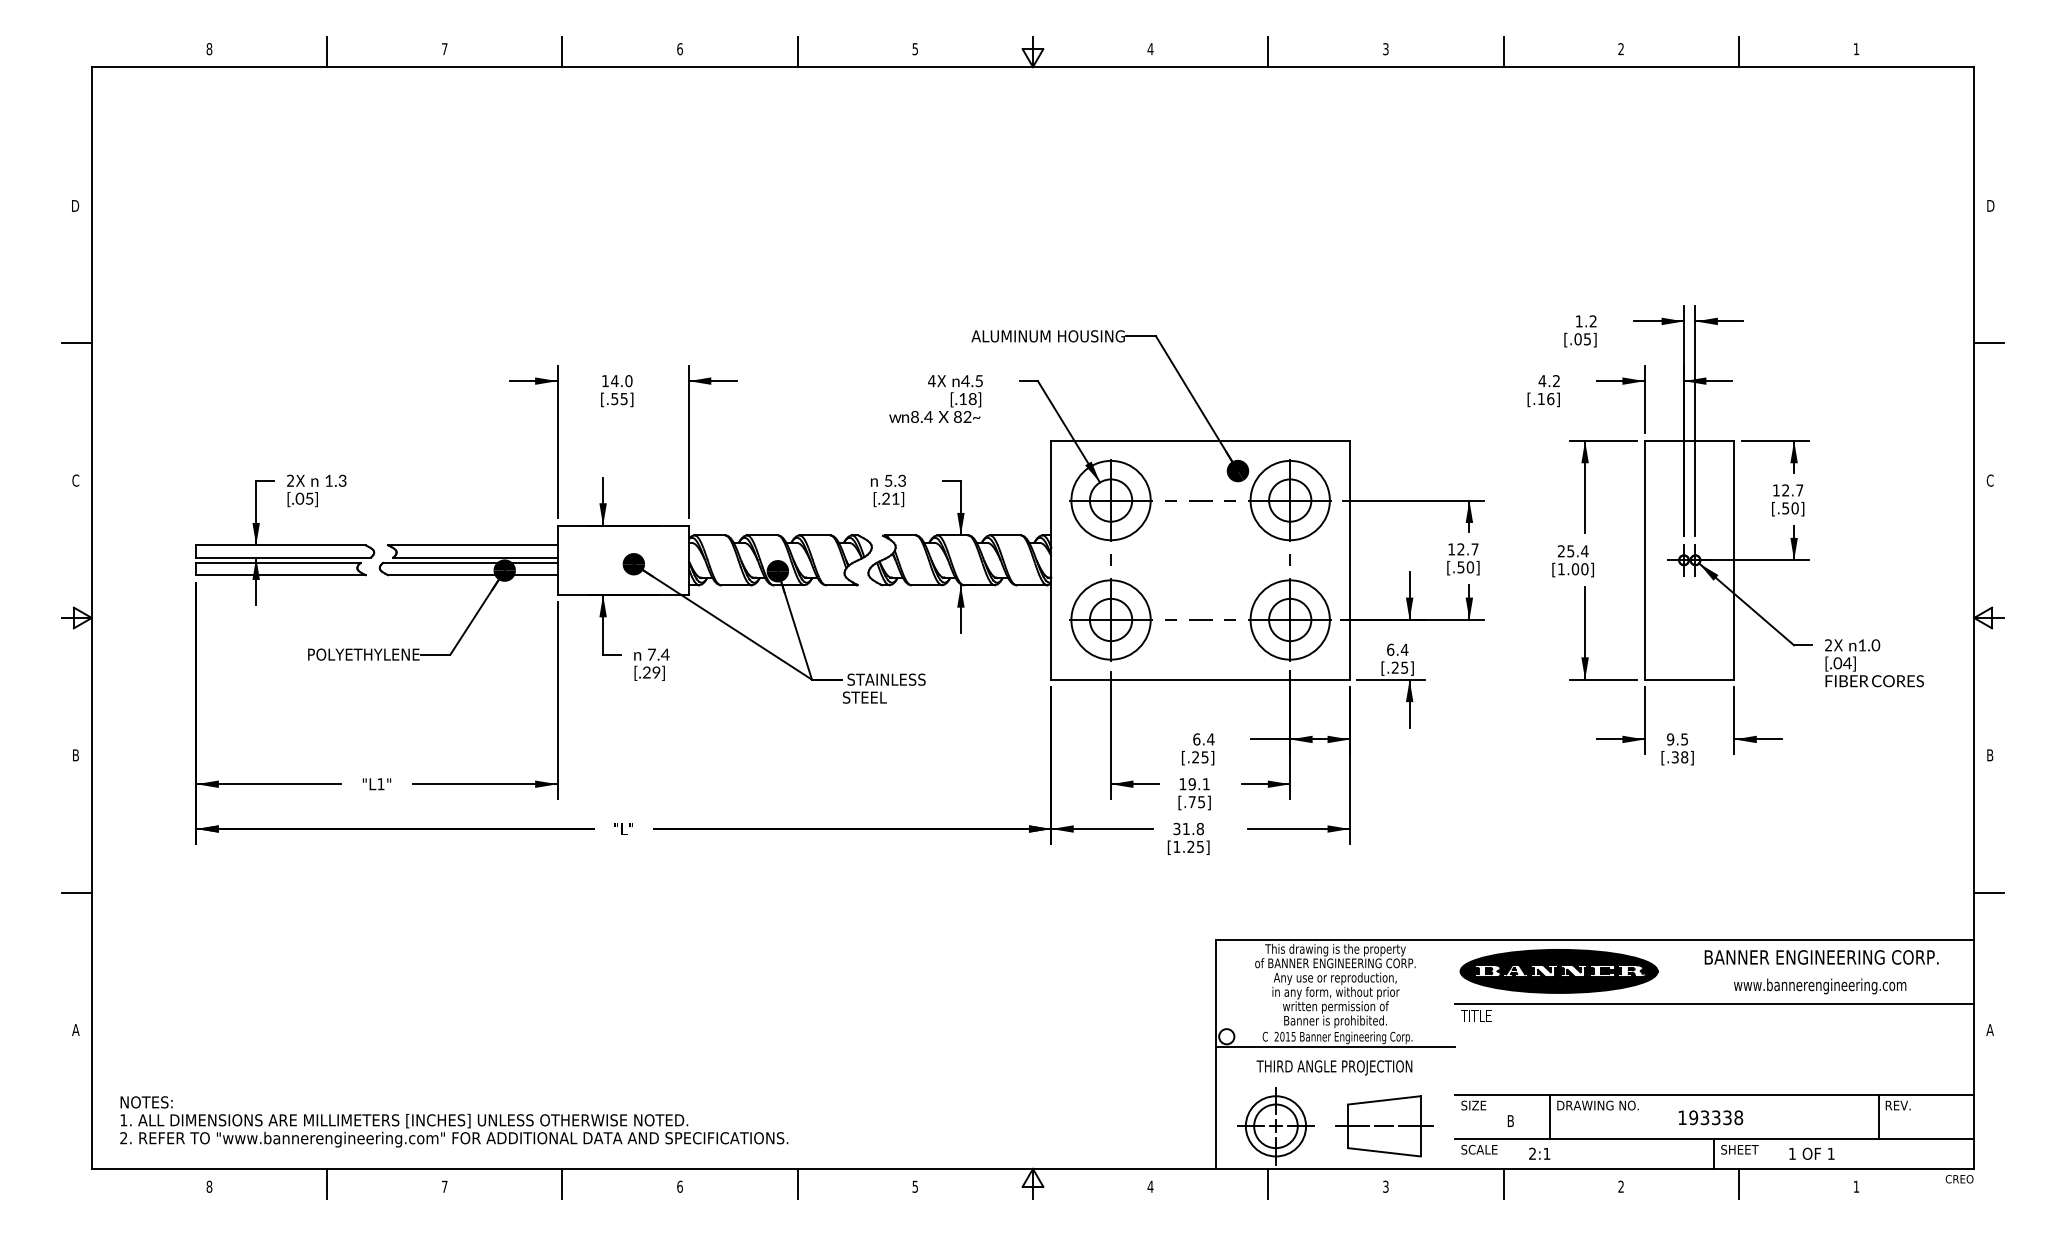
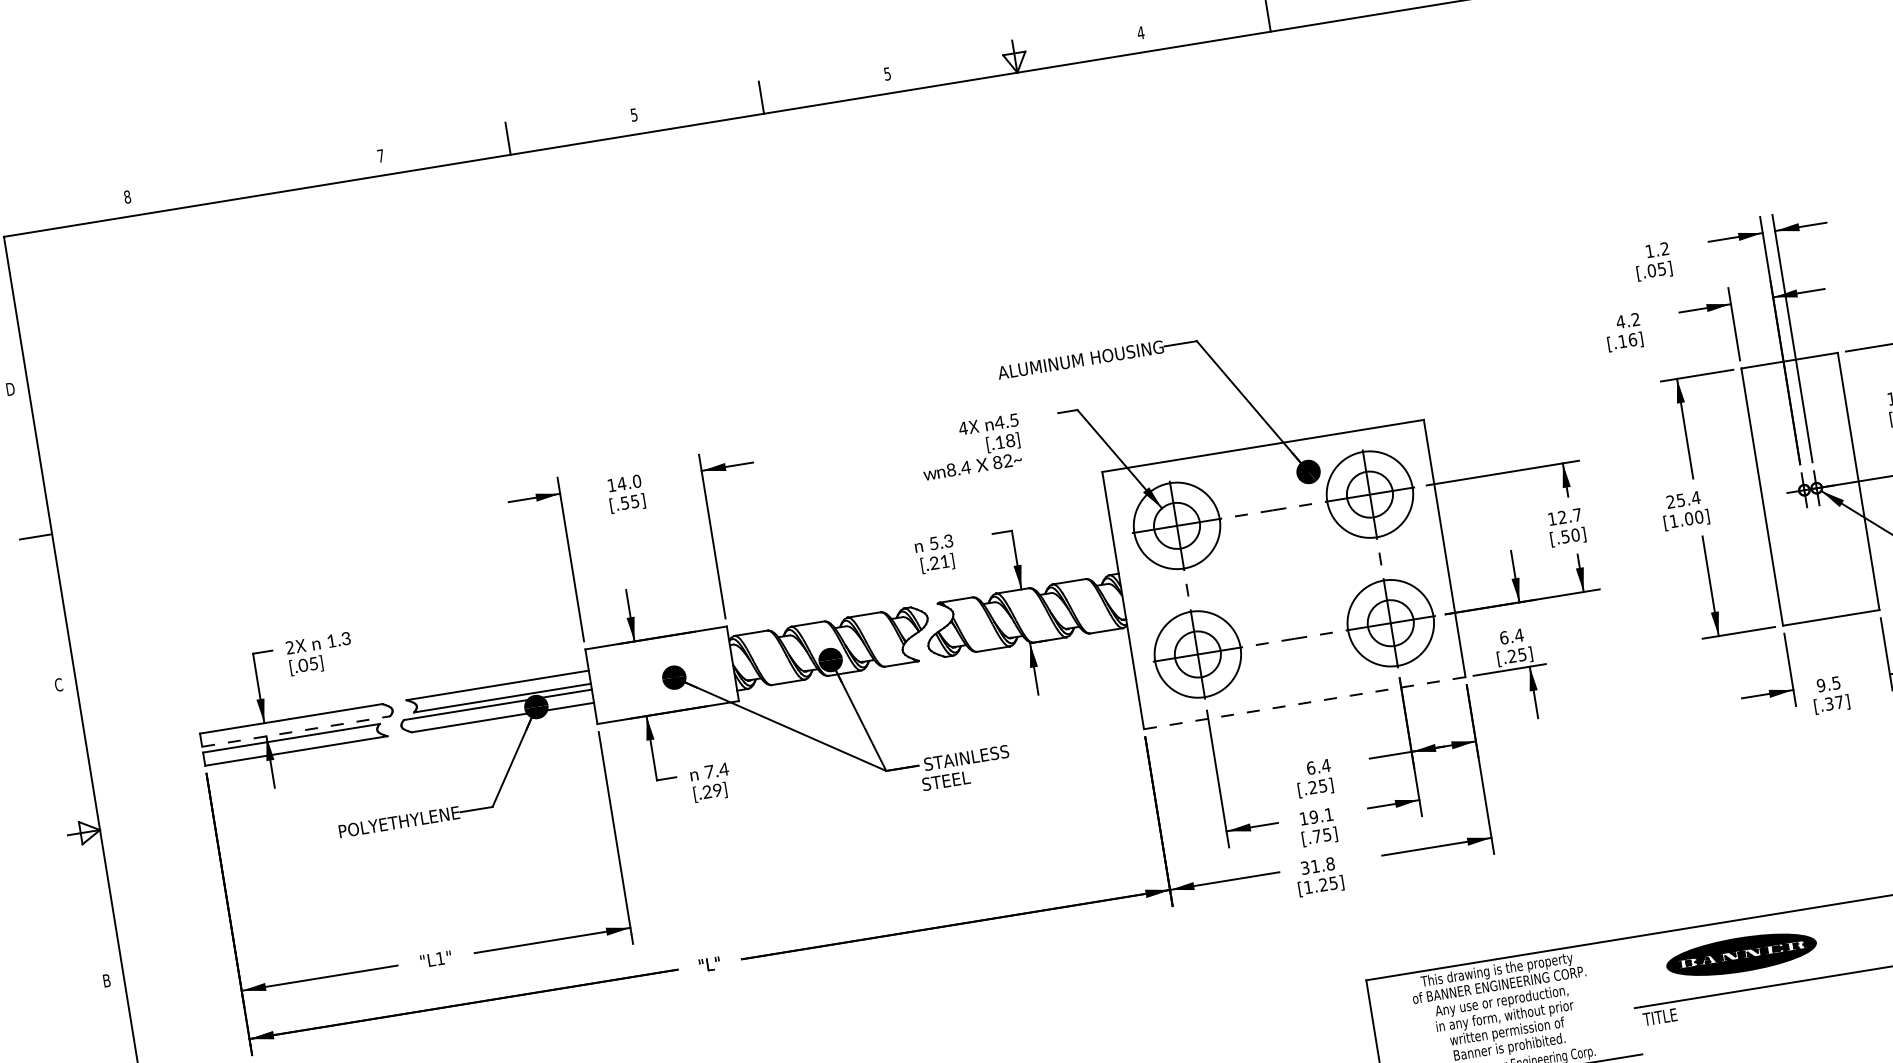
text: (679, 49) -> (633, 115), 6 -> 5
line: (327, 52) -> (255, 180), removed
line: (284, 557) -> (296, 731), solid -> dashed
line: (1200, 679) -> (1304, 702), solid -> dashed
text: (1684, 757) -> (1839, 702), [.38] -> [.37]
part: (1558, 971) -> (1740, 954), size x0.7

